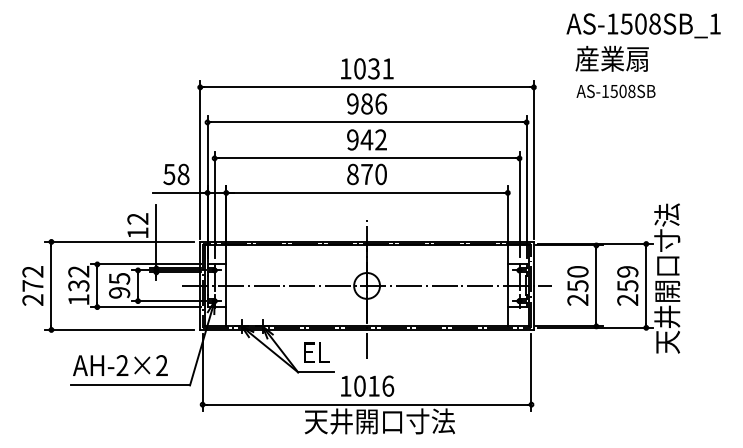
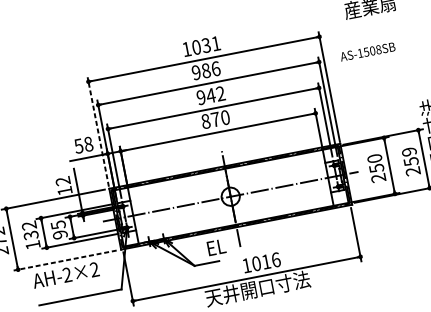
text: (615, 90) -> (367, 51), moved
line: (200, 159) -> (98, 131), solid -> dashed
line: (118, 329) -> (64, 260), solid -> dashed
text: (316, 352) -> (216, 247), moved
text: (120, 365) -> (65, 275), moved
text: (367, 385) -> (261, 262), moved

